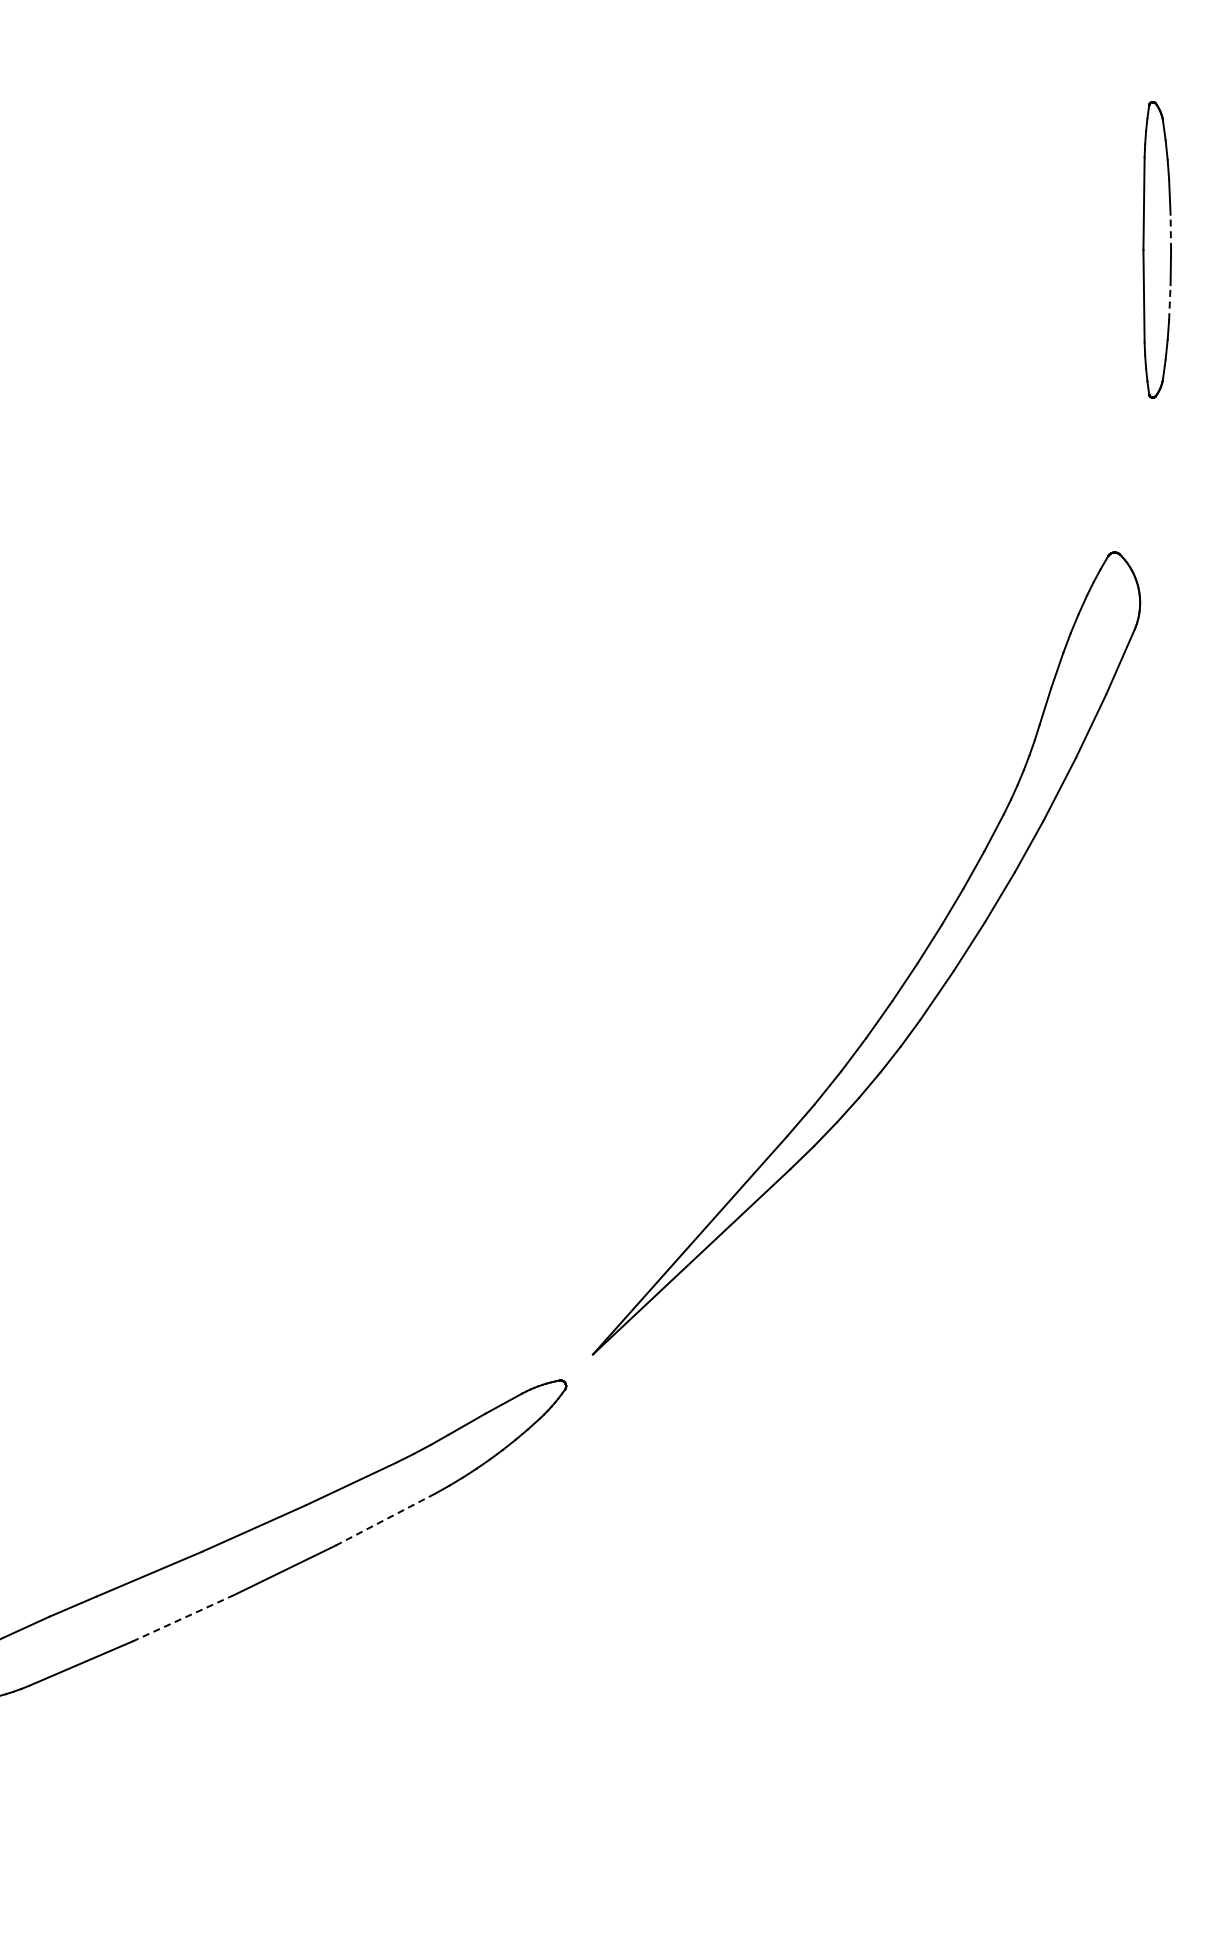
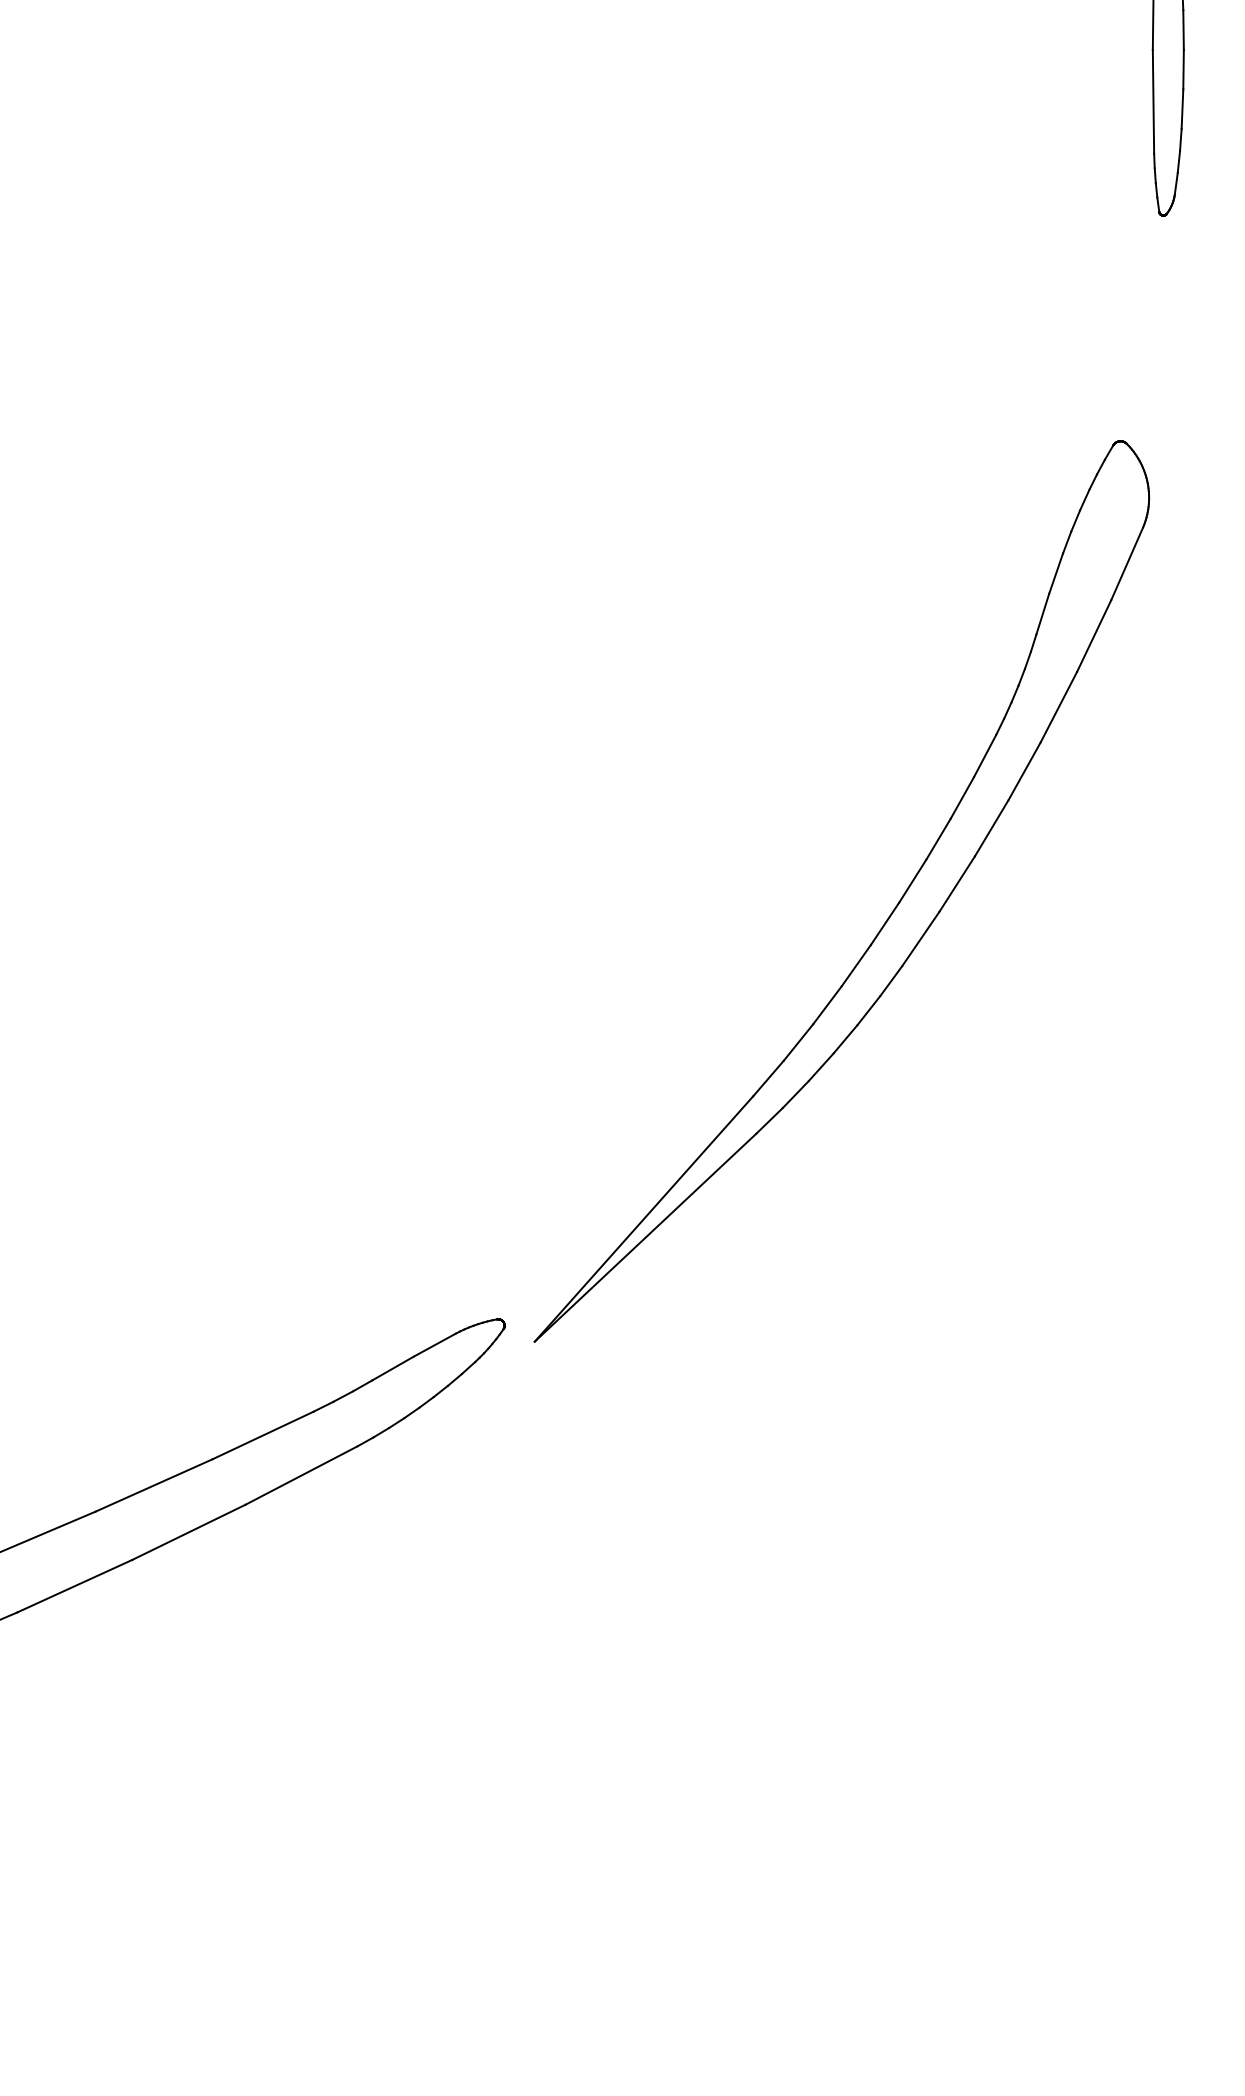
line: (1170, 232) -> (1183, 30), dashed -> solid
line: (1169, 302) -> (1182, 108), dashed -> solid
part: (905, 979) -> (885, 920), moved
line: (385, 1519) -> (301, 1475), dashed -> solid
line: (183, 1618) -> (75, 1586), dashed -> solid

